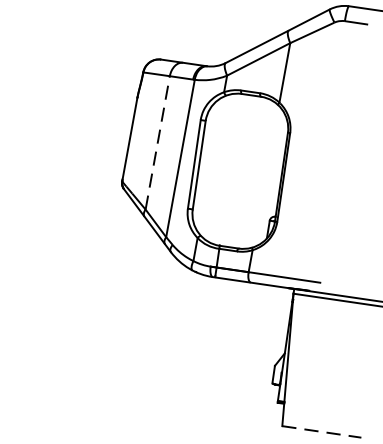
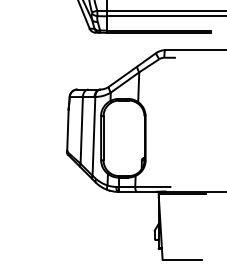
line: (157, 141) -> (81, 129), dashed -> solid
line: (322, 431) -> (182, 259), dashed -> solid

